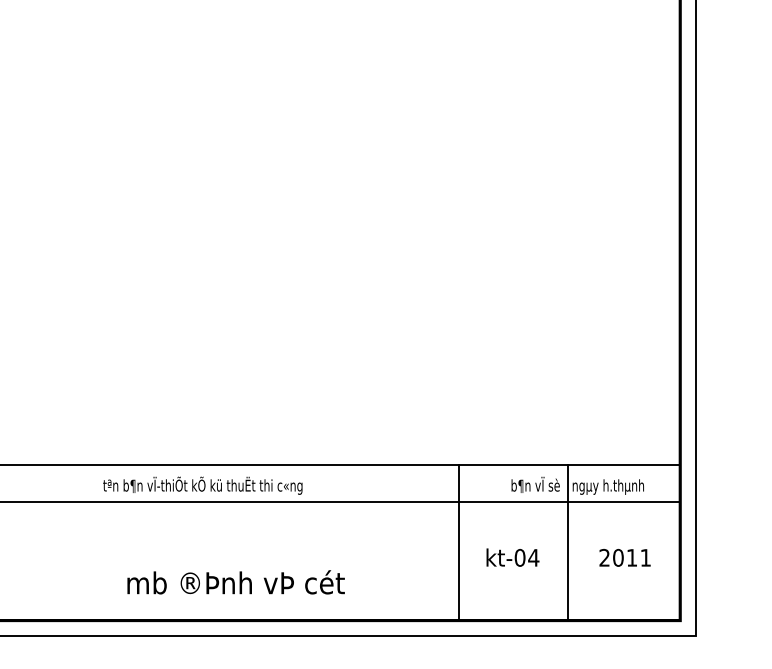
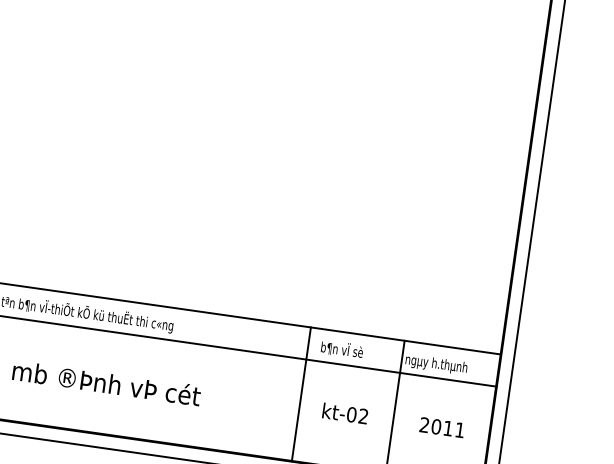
text: (535, 484) -> (342, 348), moved
text: (533, 557) -> (363, 416), kt-04 -> kt-02
text: (235, 582) -> (106, 383), moved

